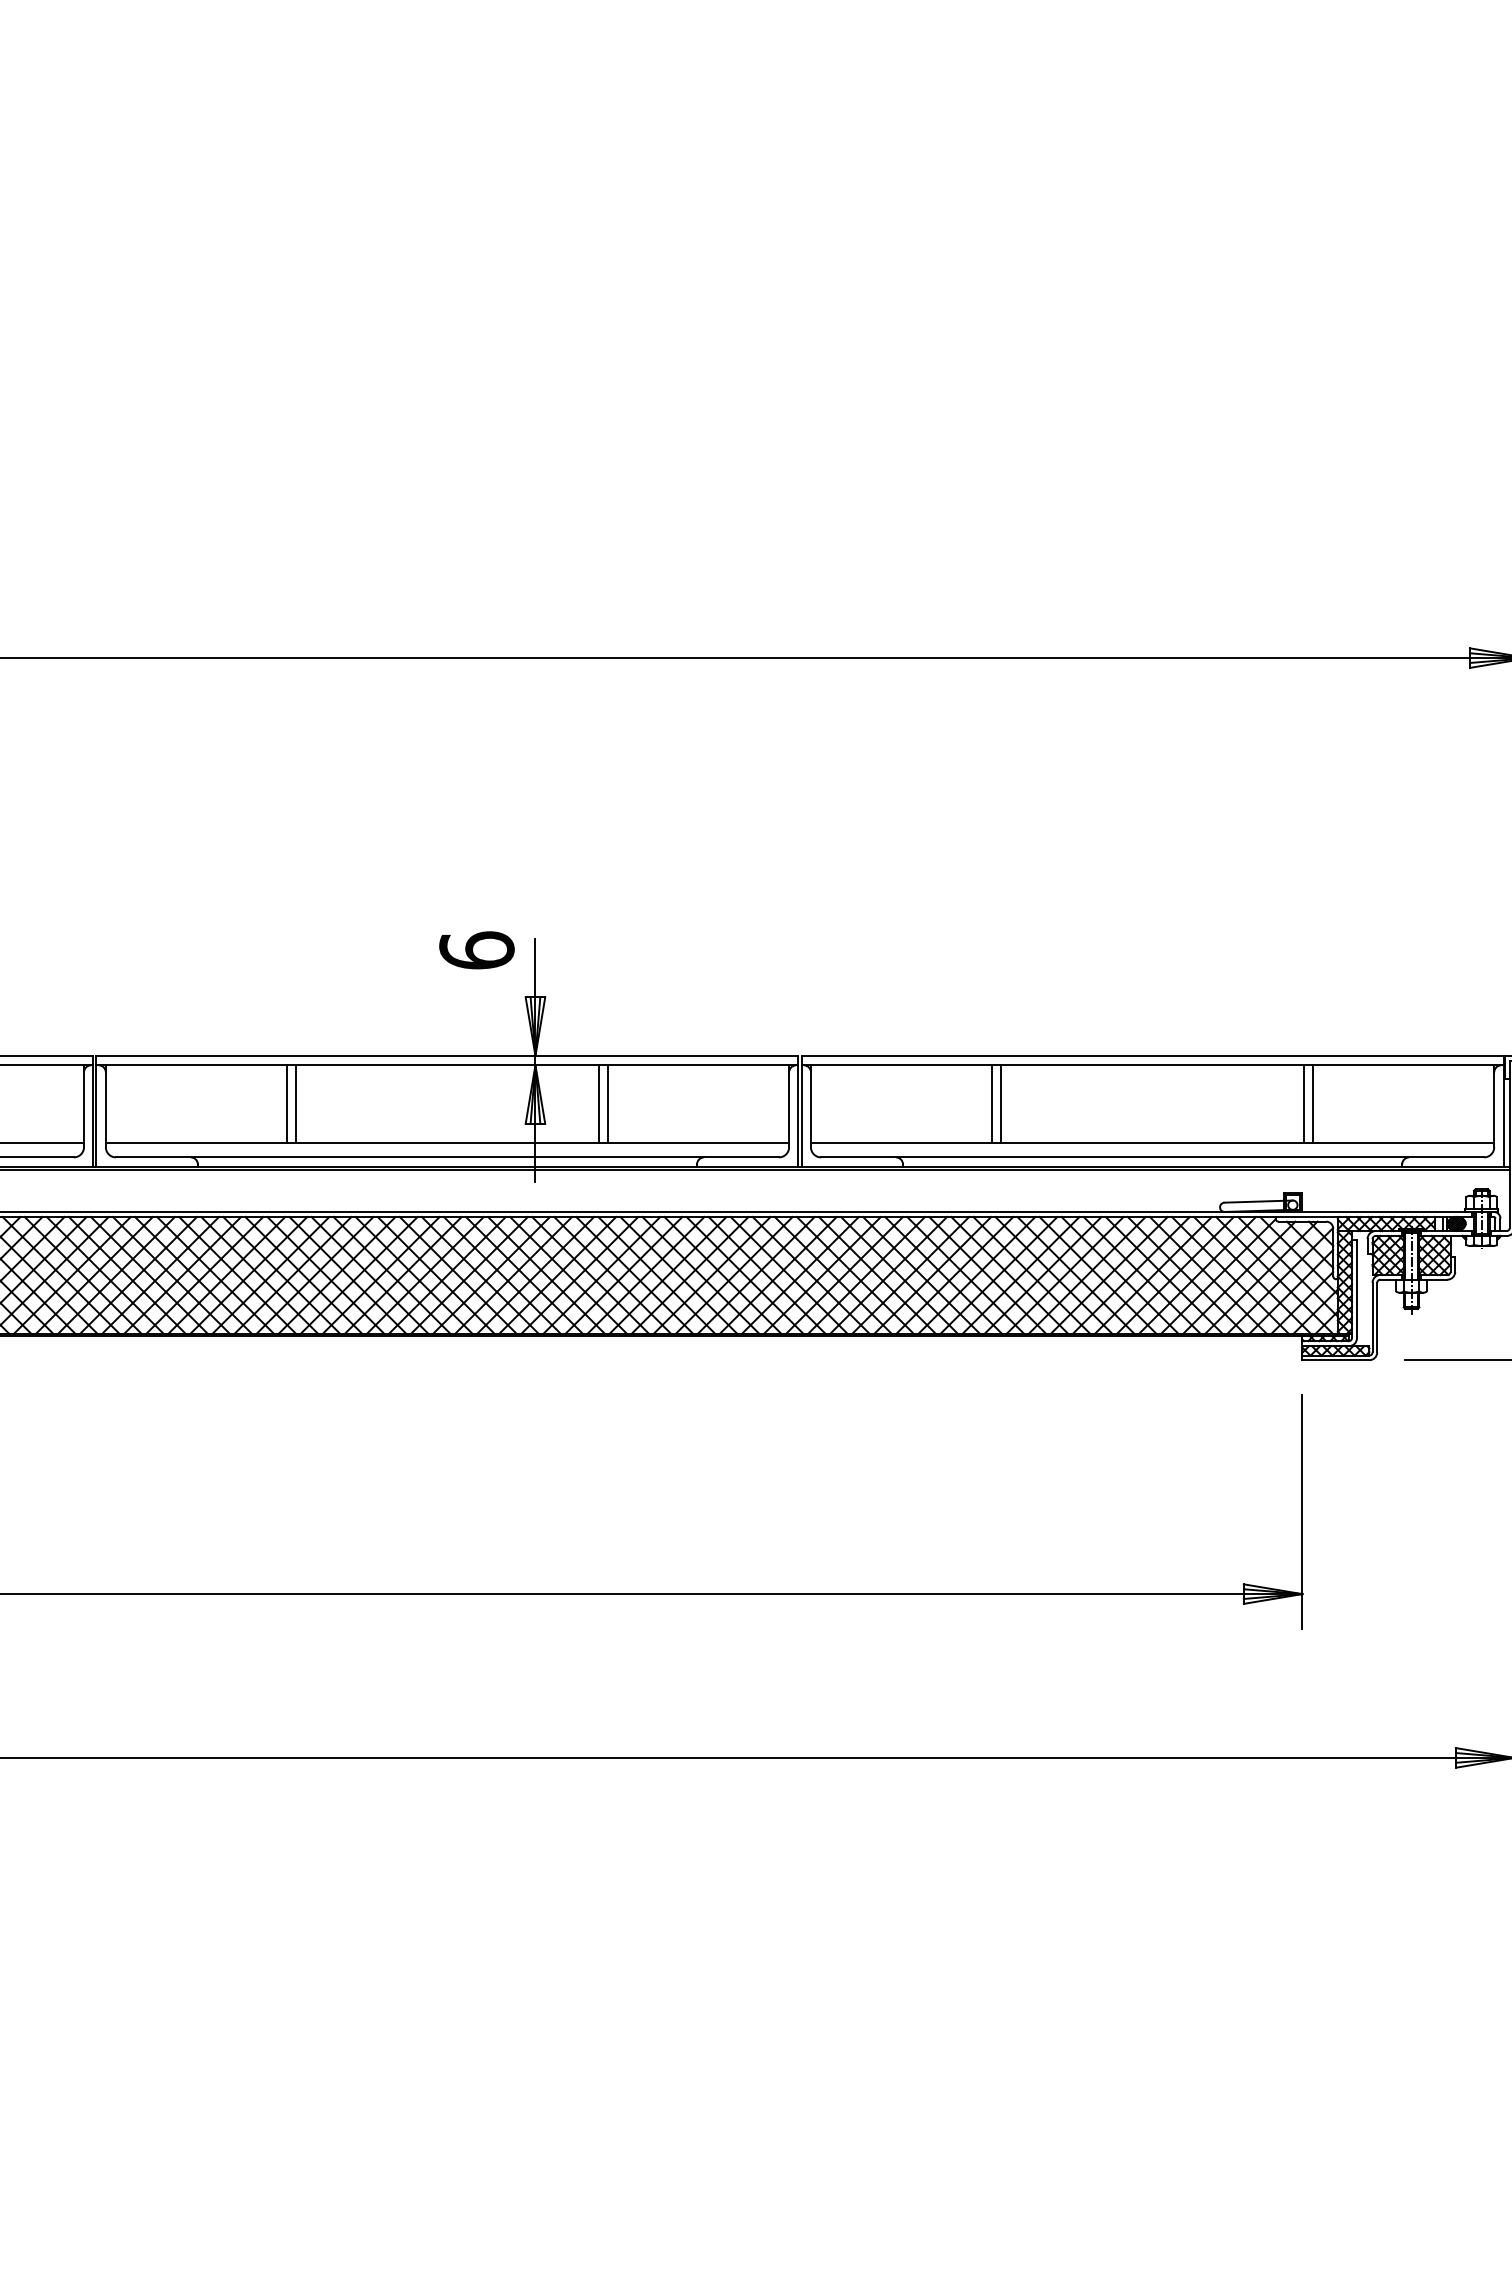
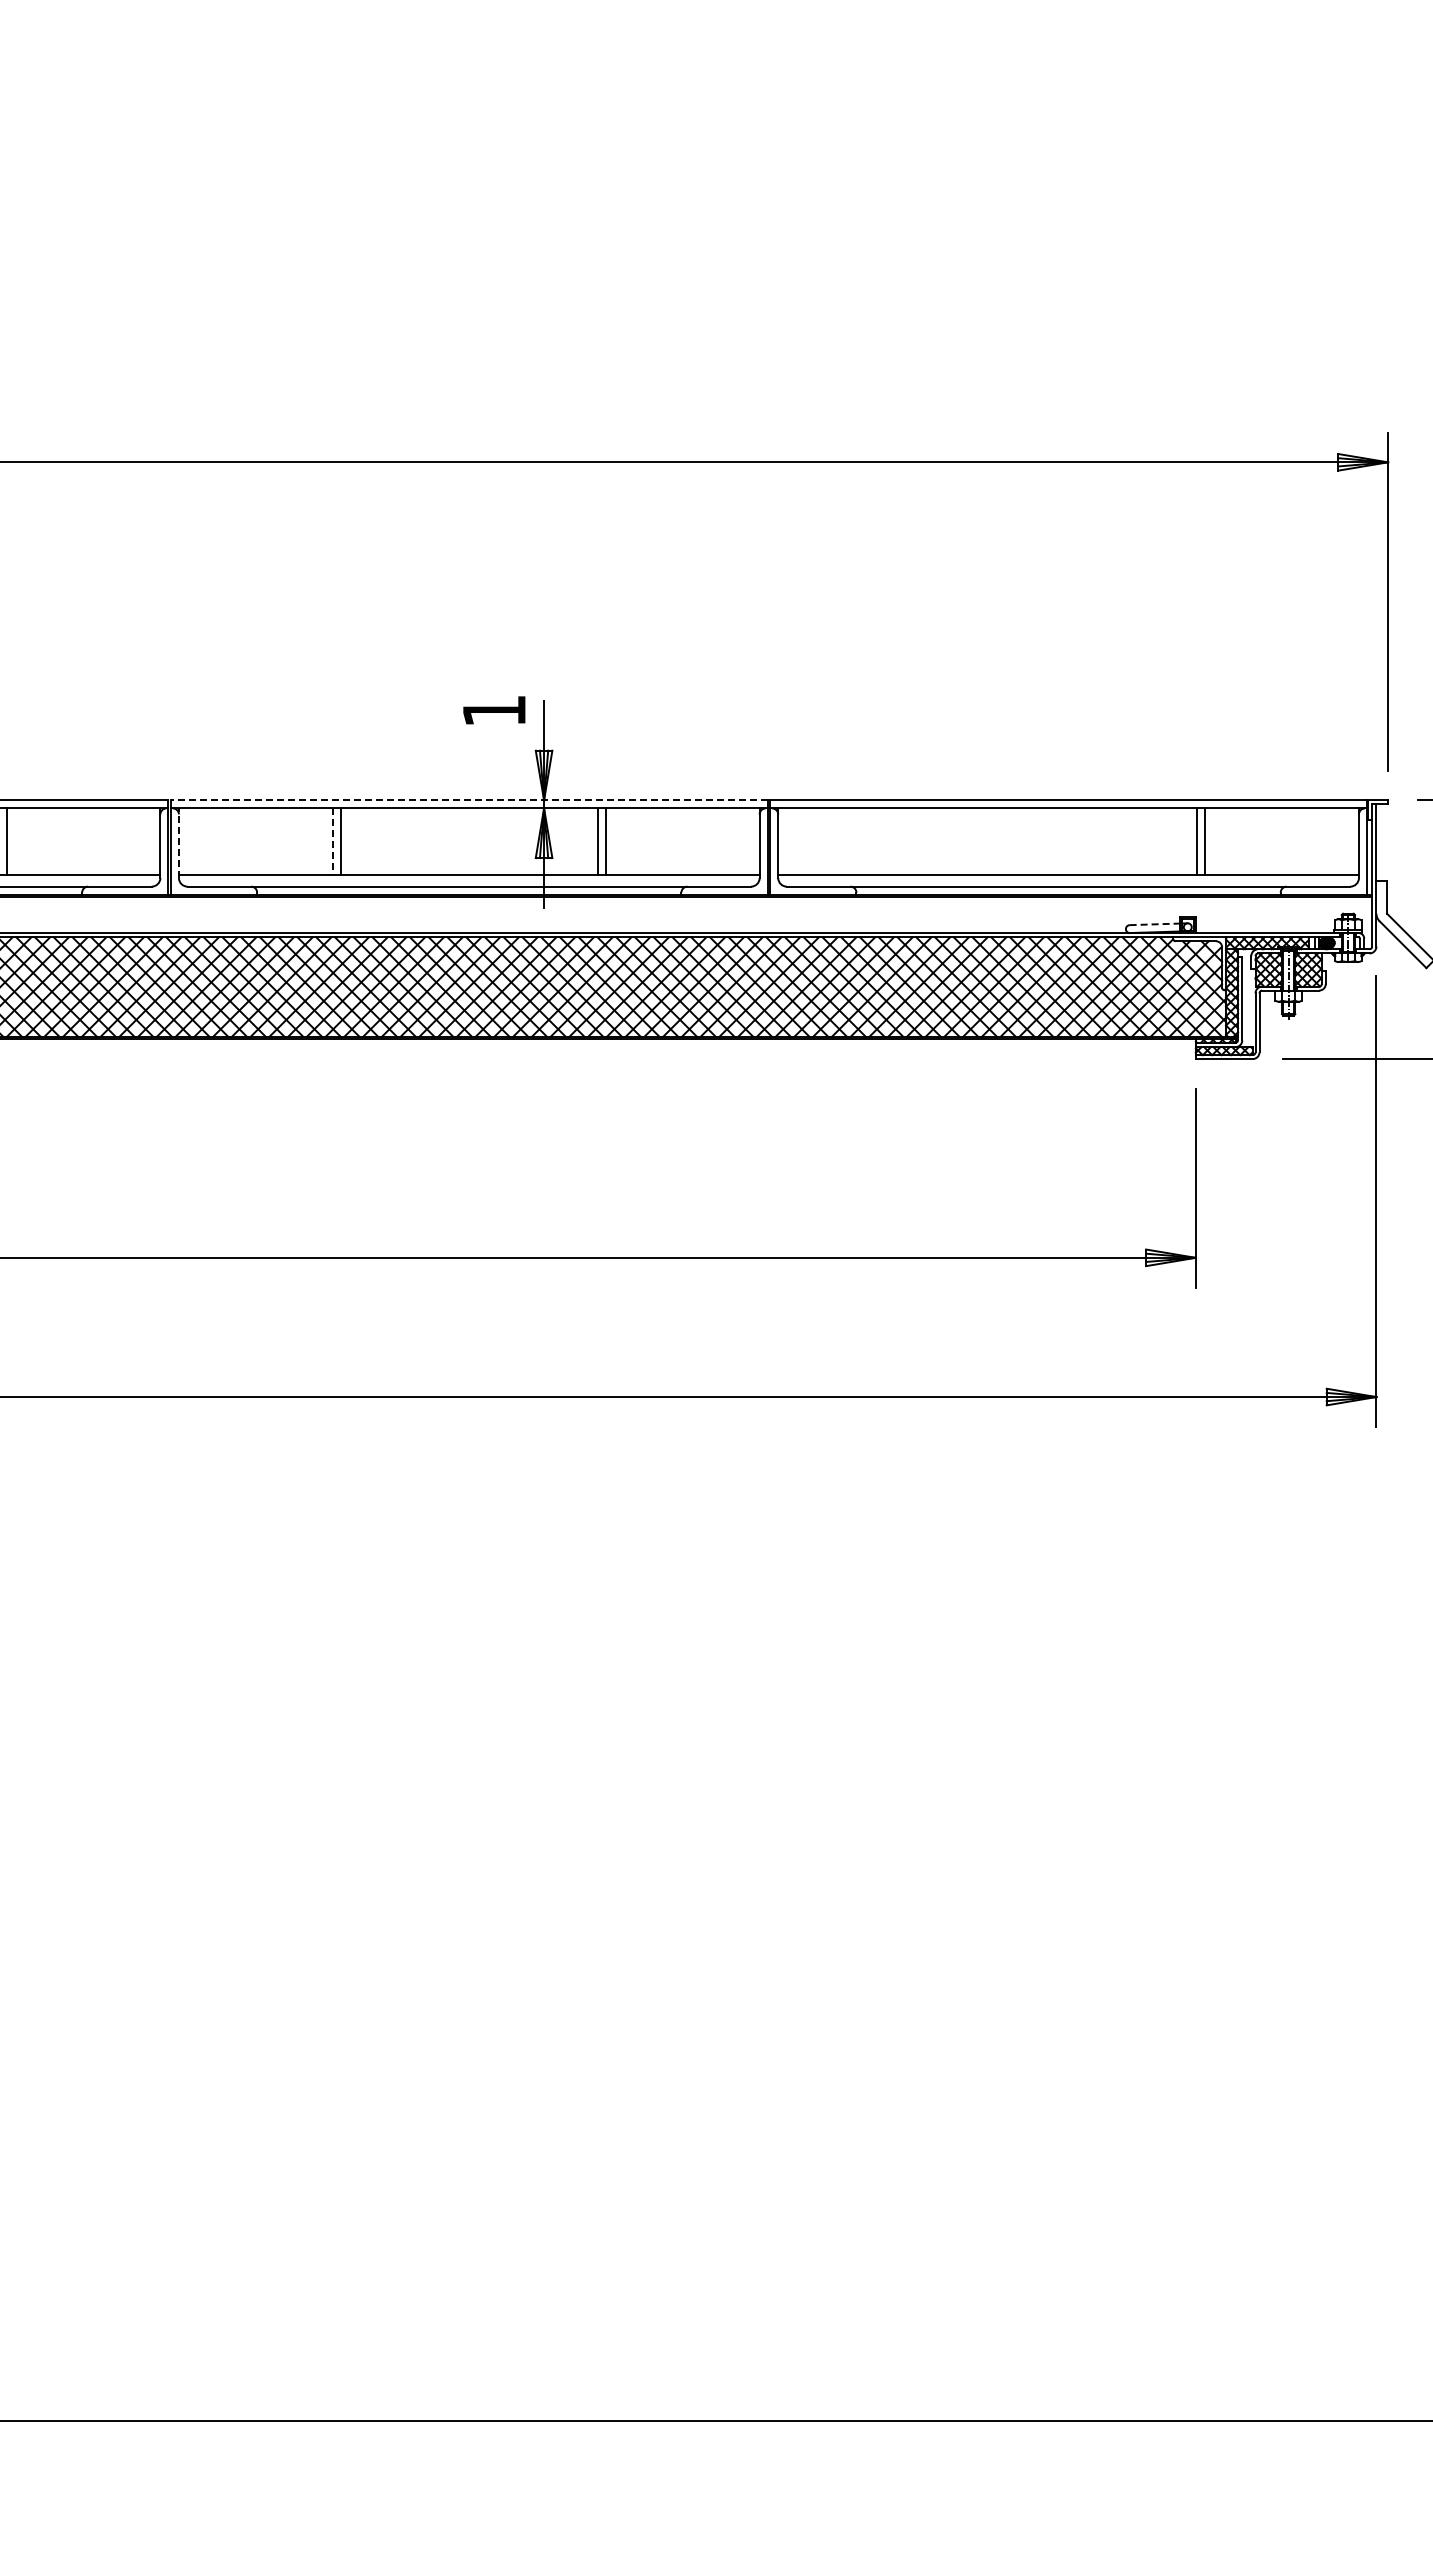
text: (477, 950) -> (494, 710), 6 -> 1
line: (446, 1056) -> (468, 800), solid -> dashed
line: (992, 1104) -> (932, 841), removed
line: (1000, 1104) -> (939, 841), removed
line: (286, 1105) -> (332, 842), solid -> dashed
line: (105, 1106) -> (178, 843), solid -> dashed
line: (1254, 1201) -> (1155, 924), solid -> dashed

